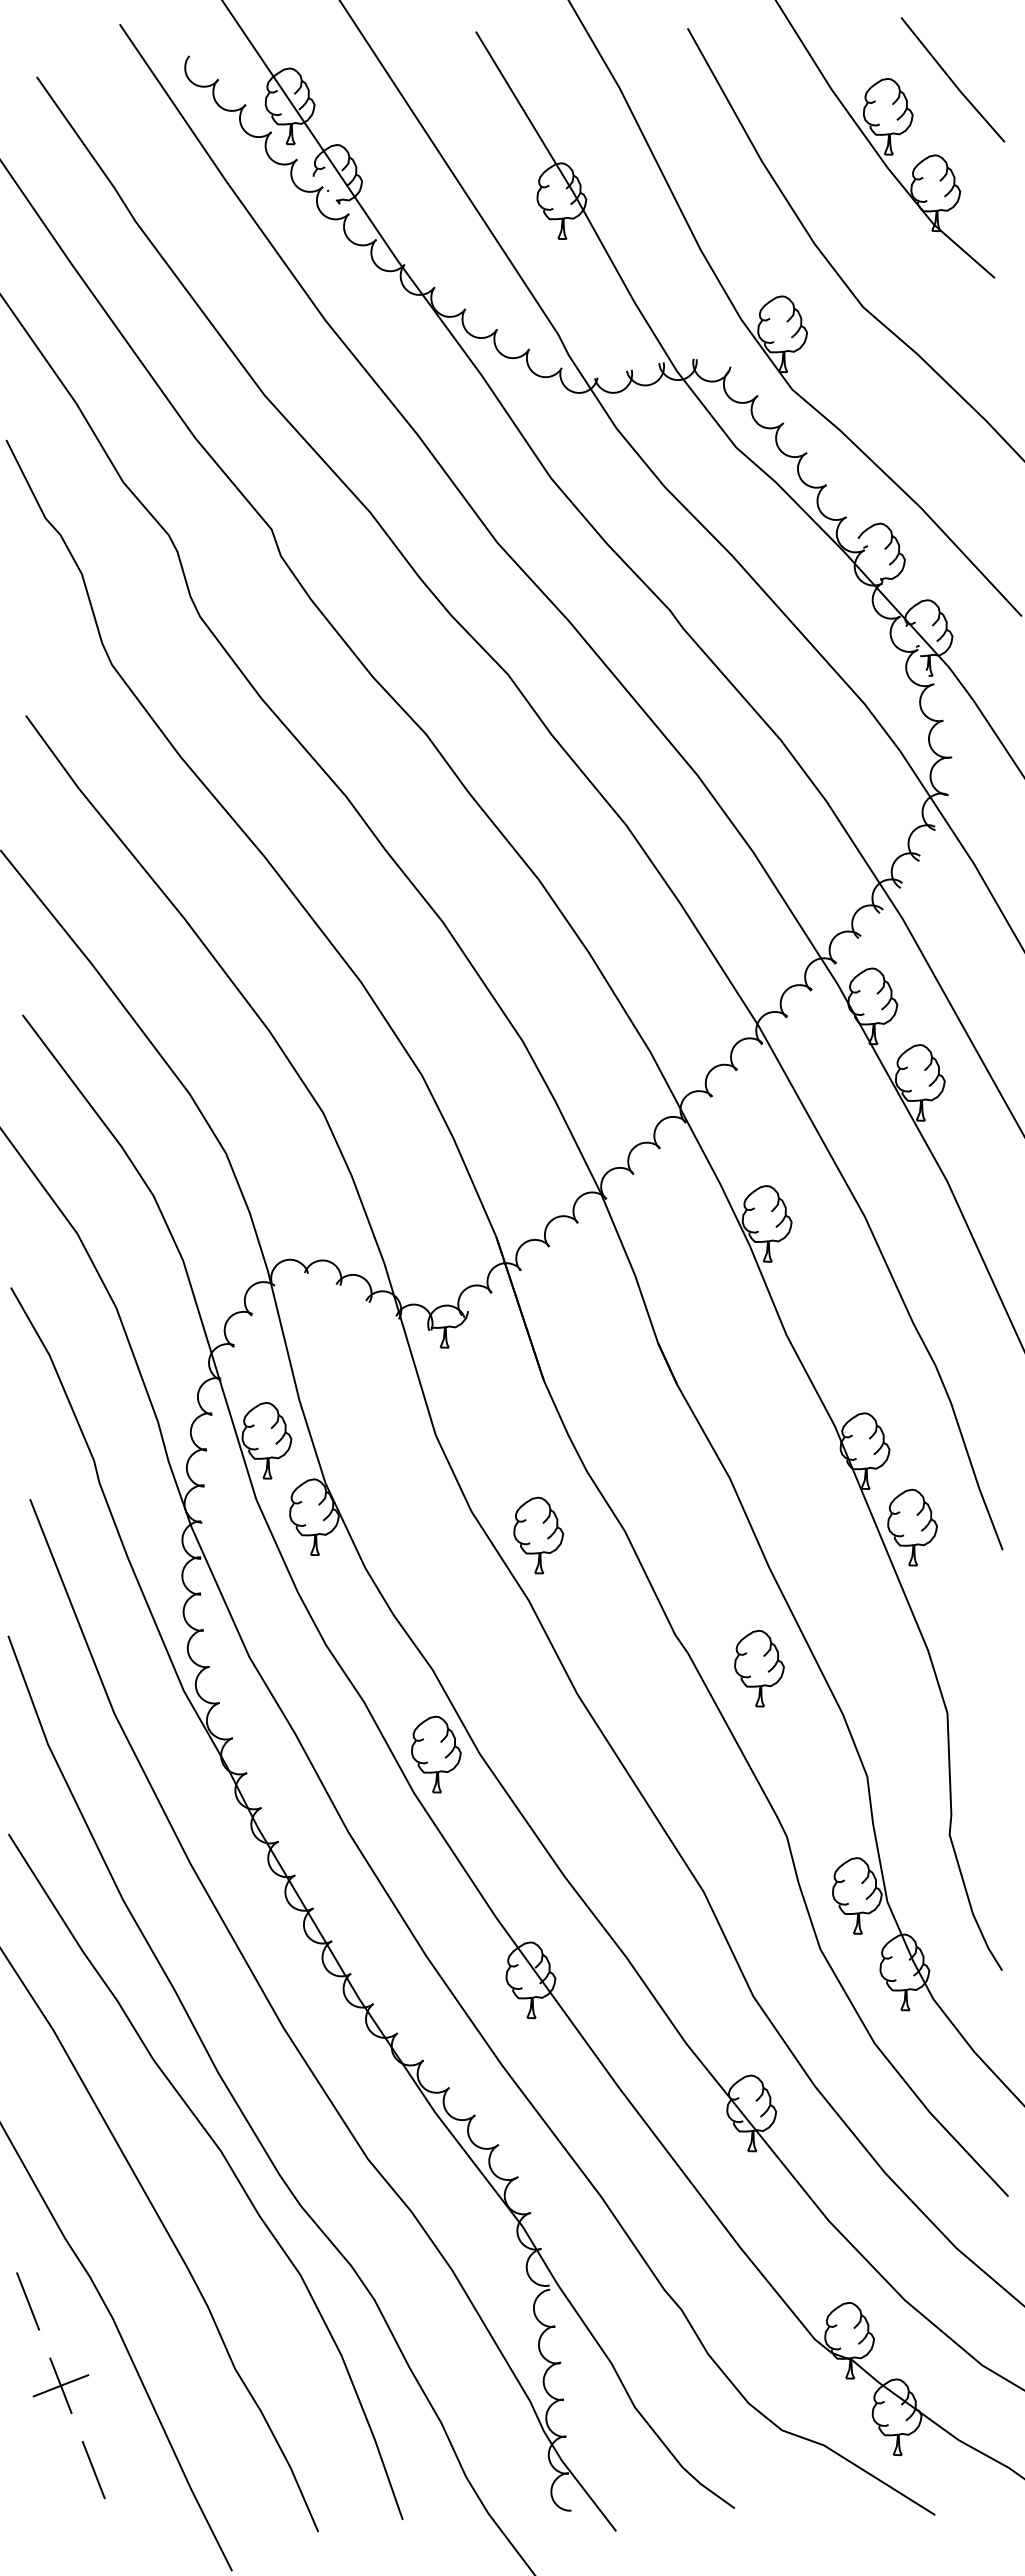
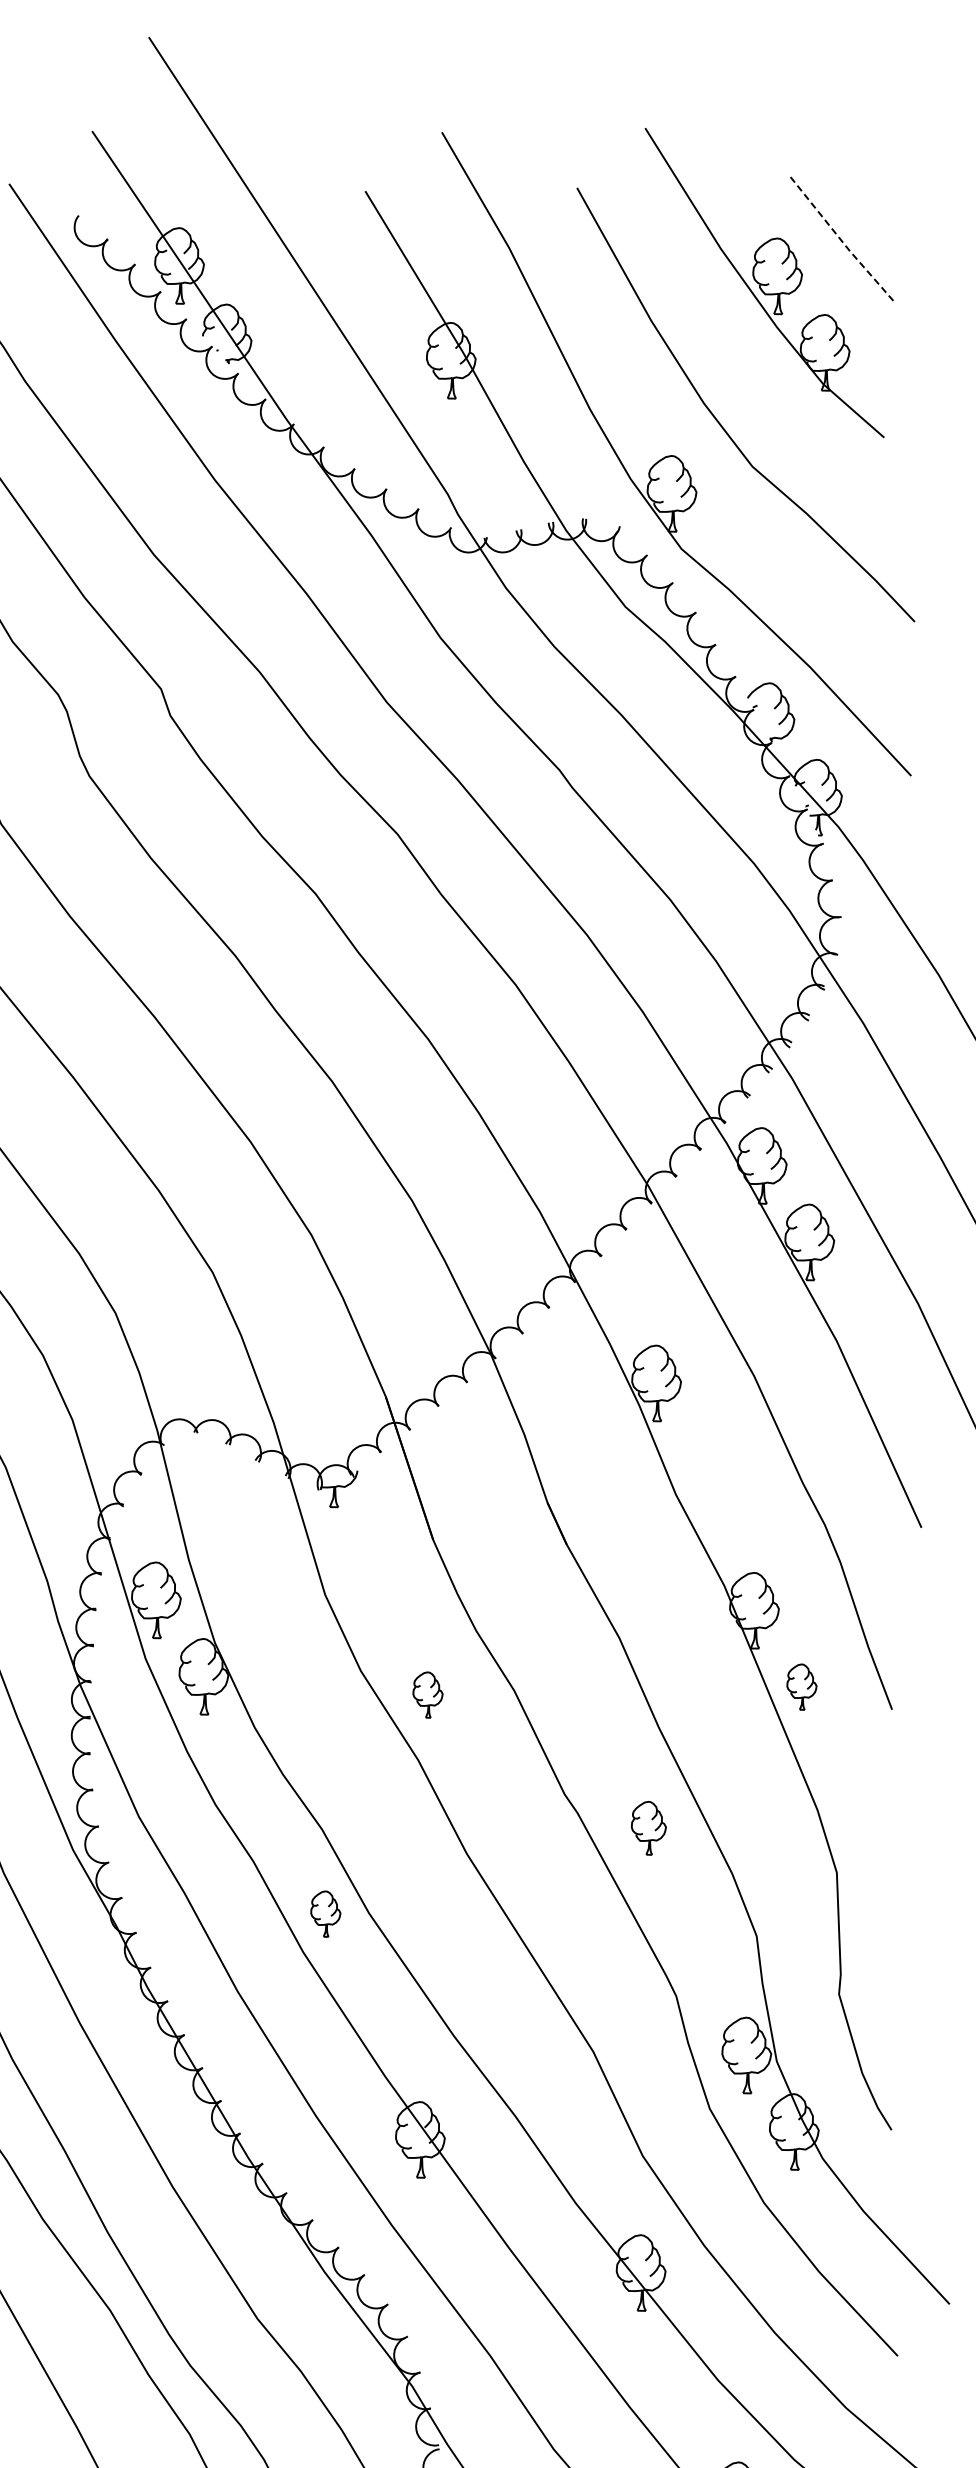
line: (952, 81) -> (841, 241), solid -> dashed
part: (912, 1527) -> (801, 1687), size x0.6
part: (538, 1535) -> (427, 1695), size x0.6
part: (759, 1668) -> (648, 1828), size x0.7
part: (436, 1754) -> (325, 1914), size x0.6

